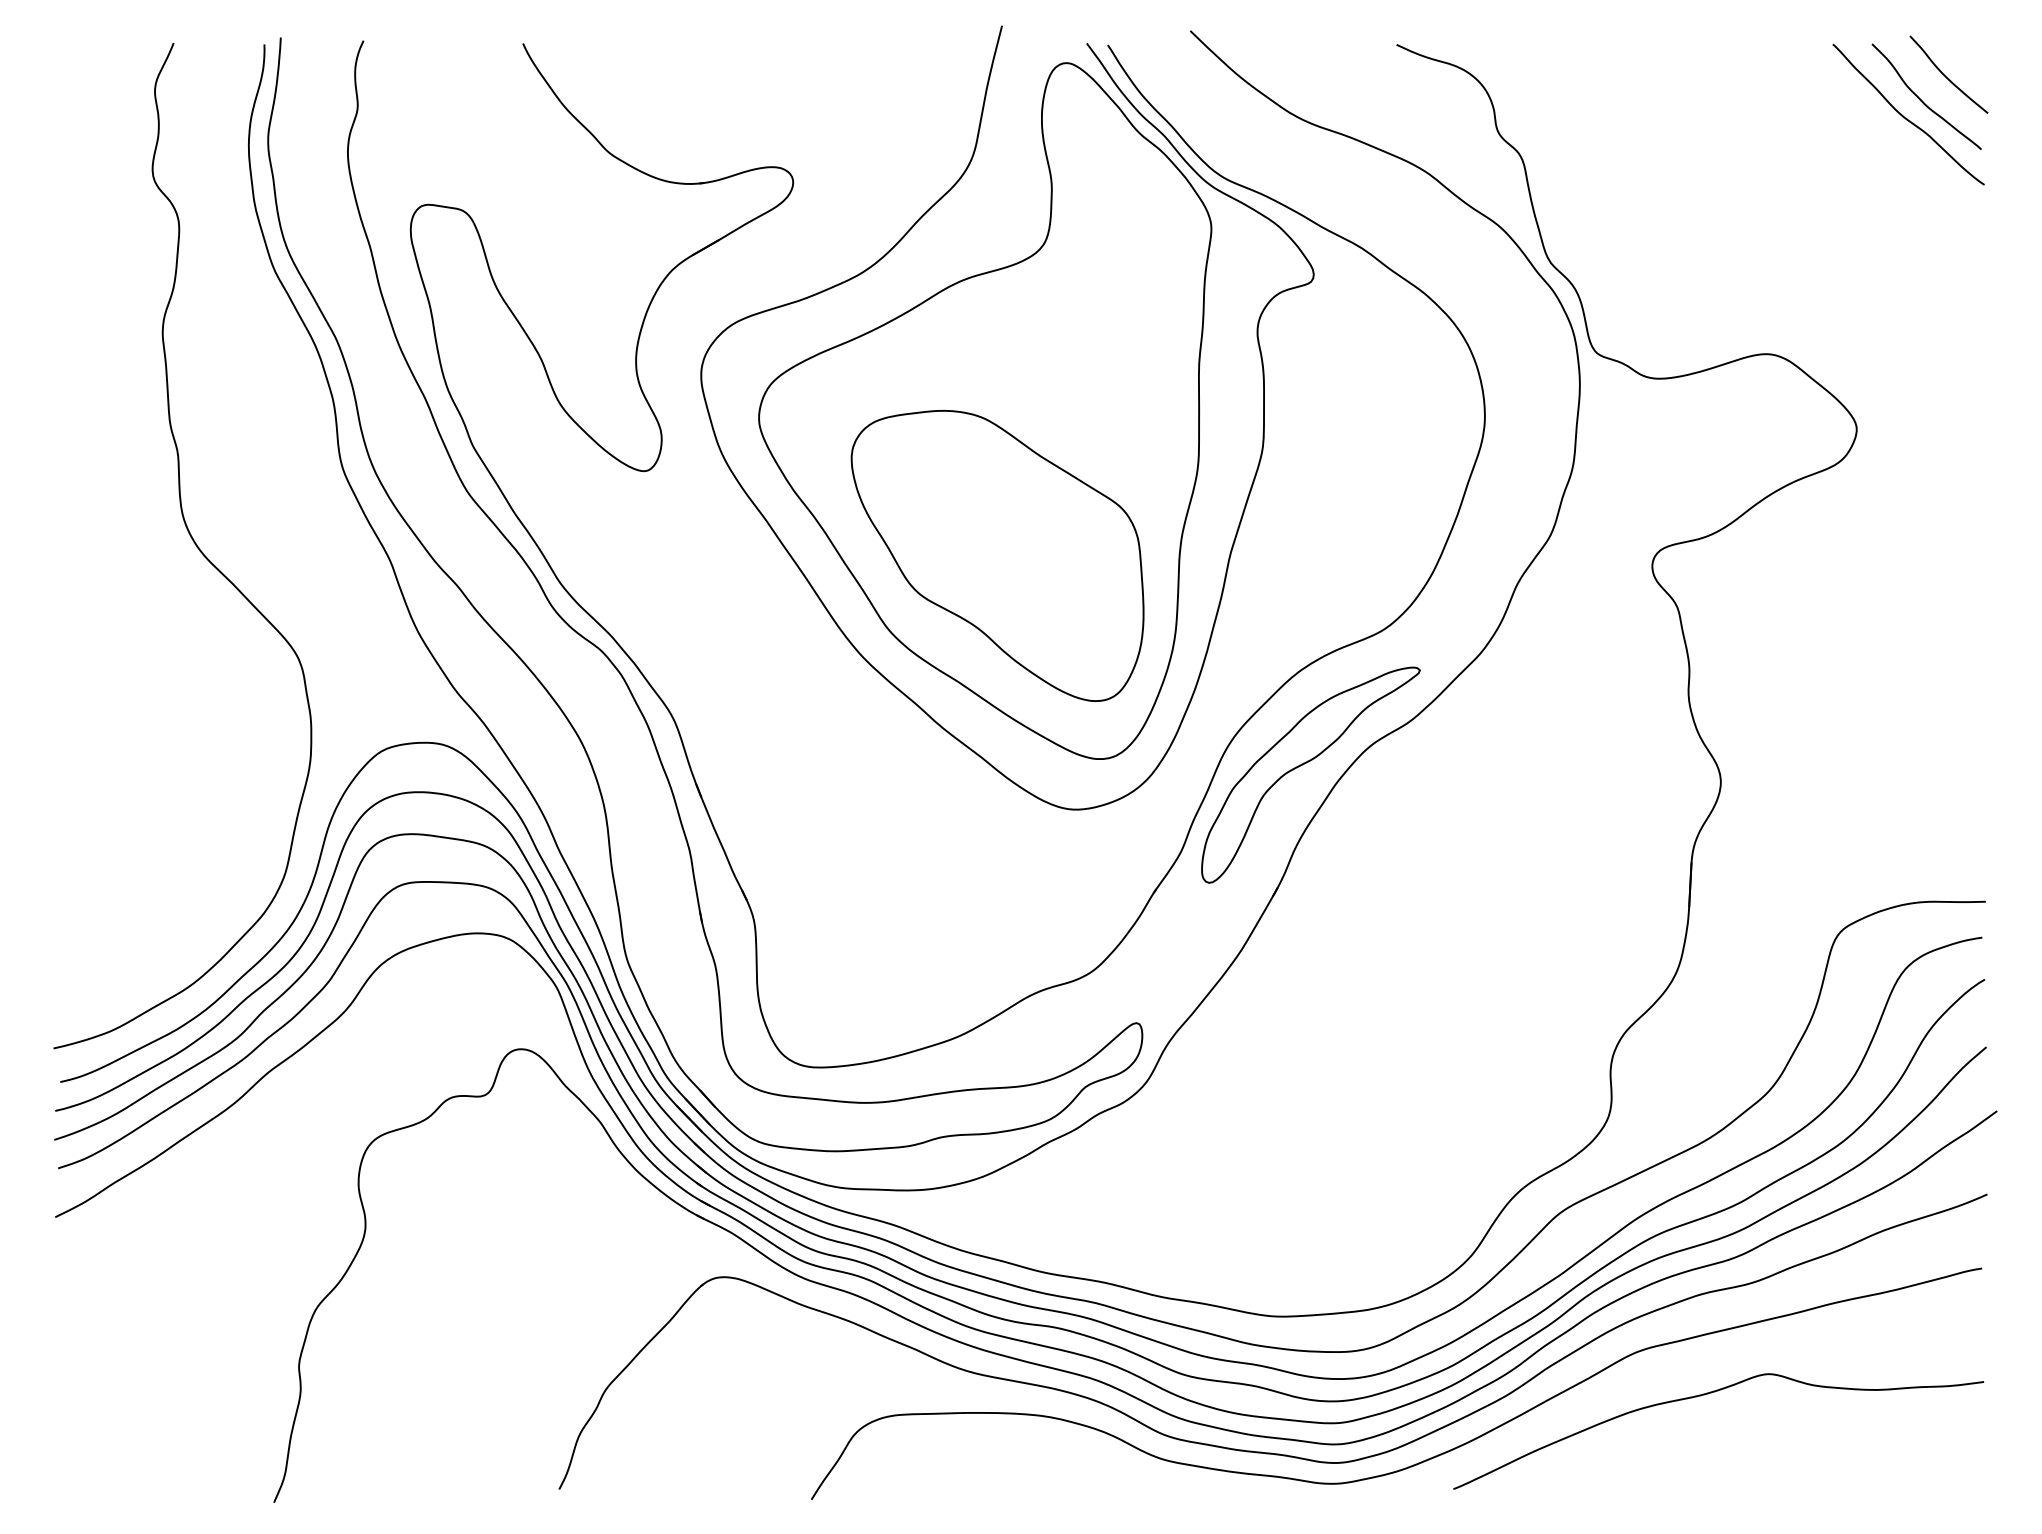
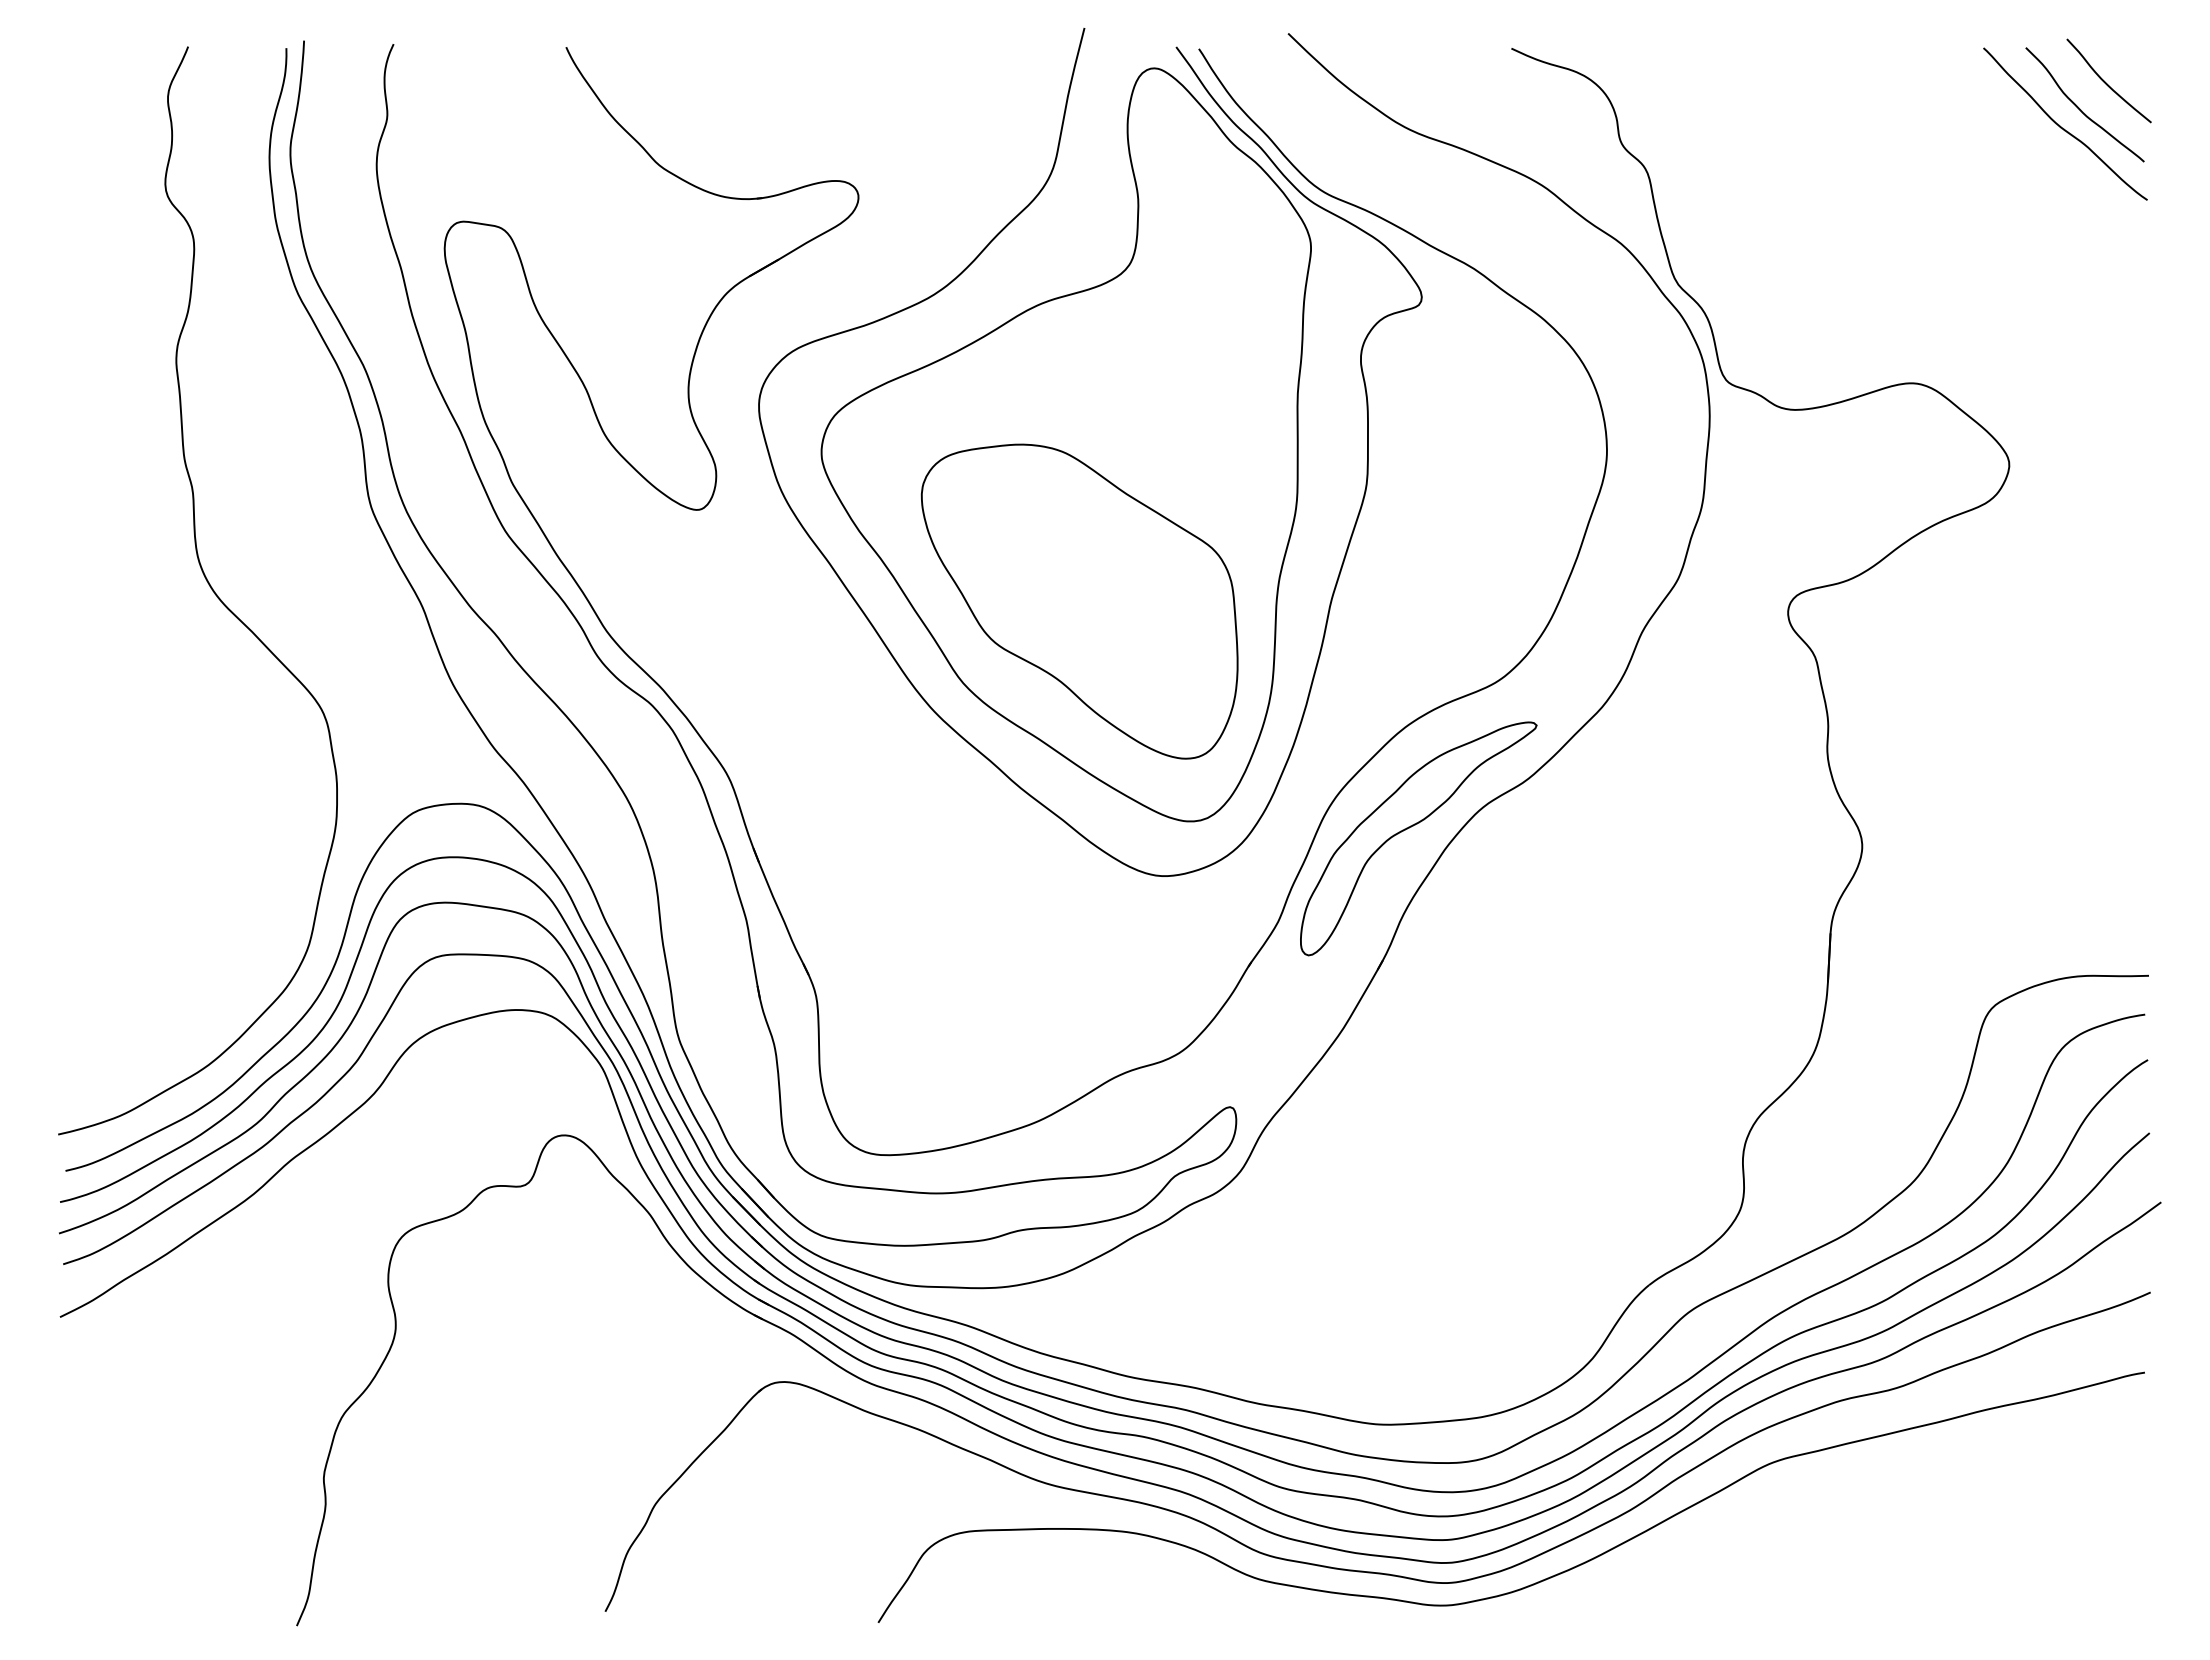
curve: (1706, 1394) -> (1846, 1509), removed

